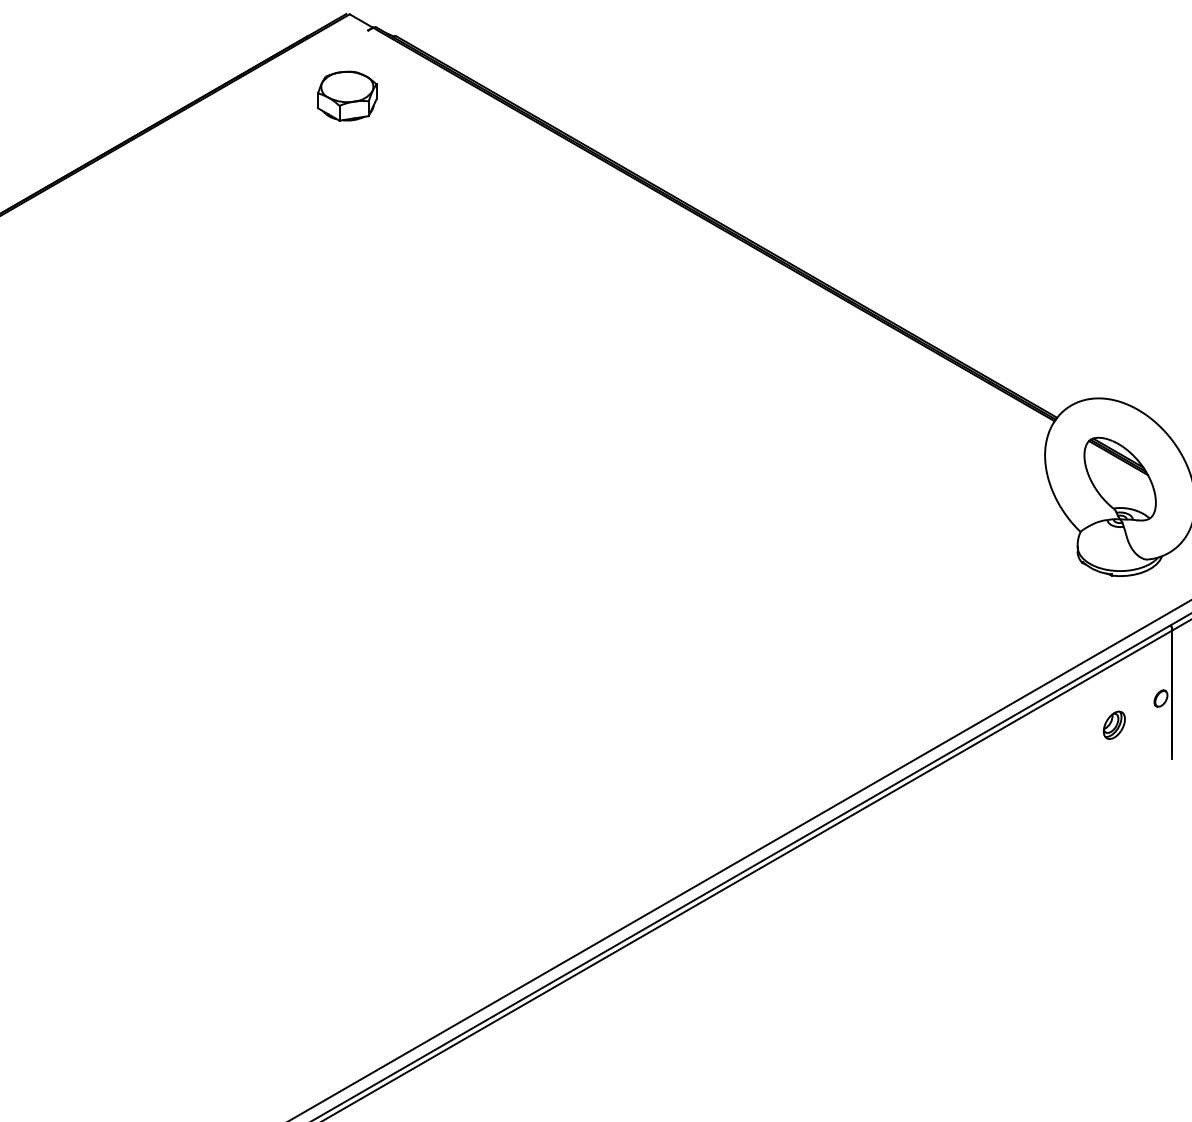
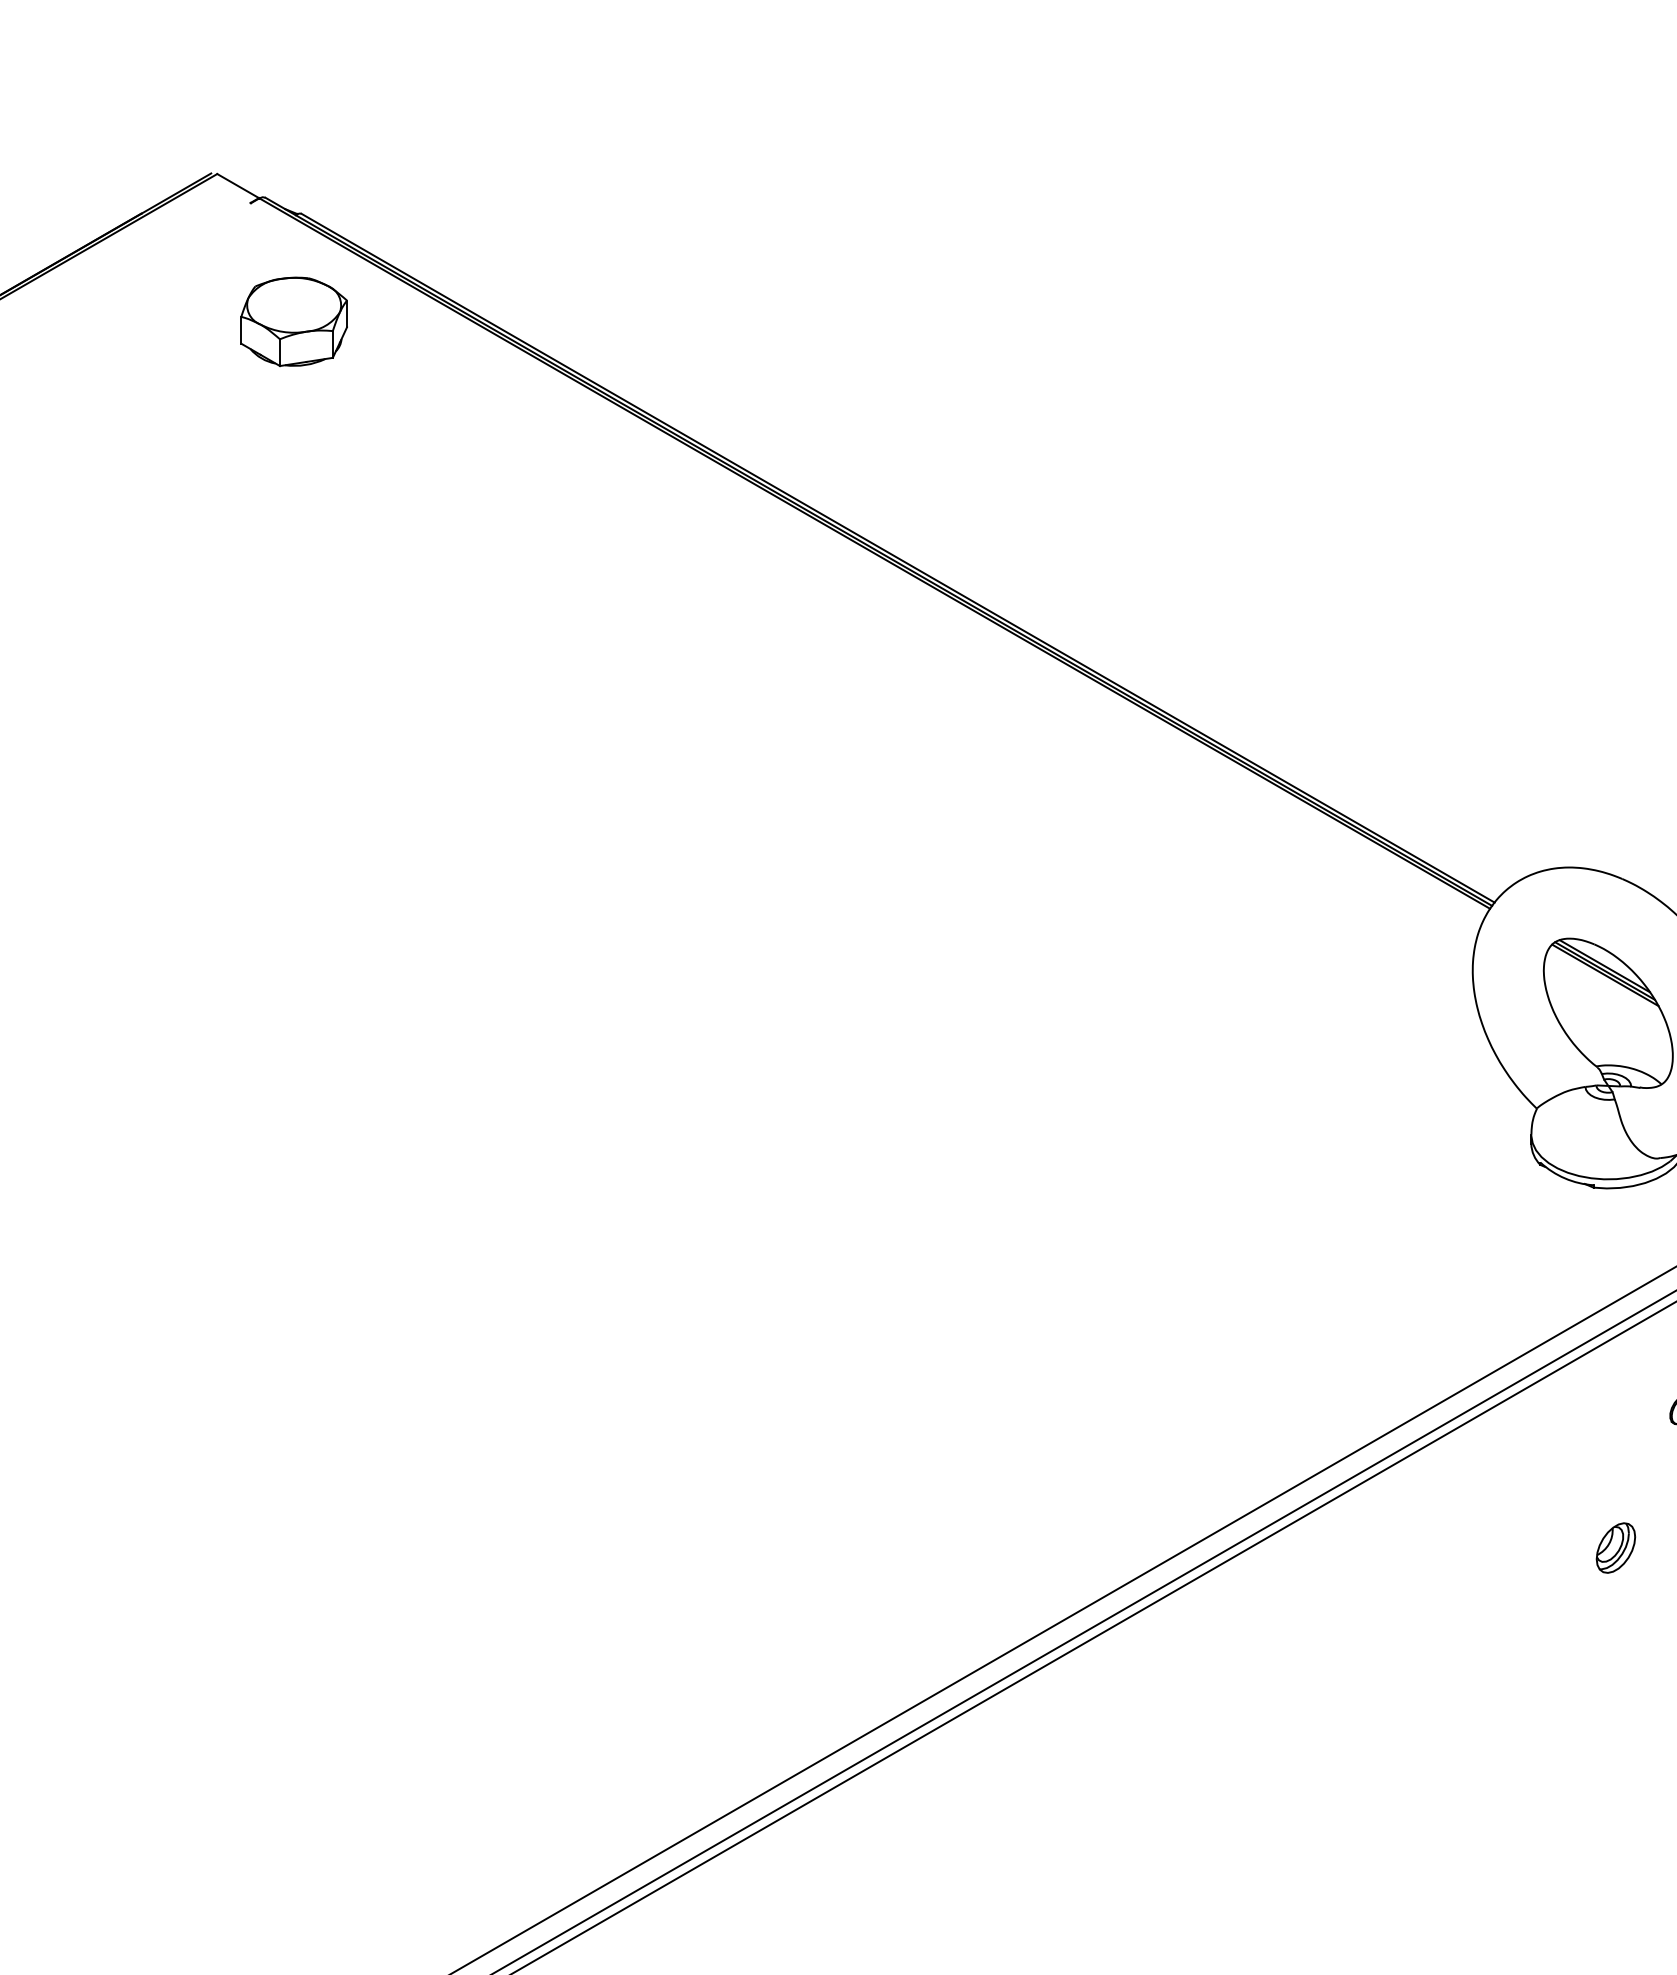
part: (347, 95) -> (294, 320), moved
part: (1113, 724) -> (1614, 1546), moved

